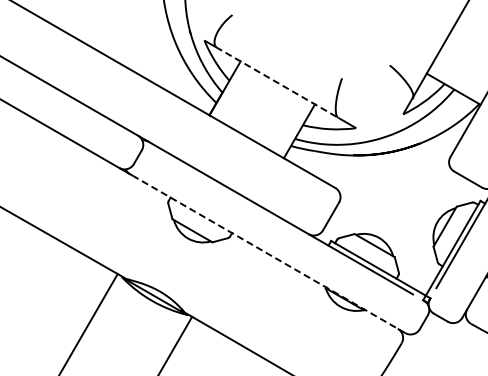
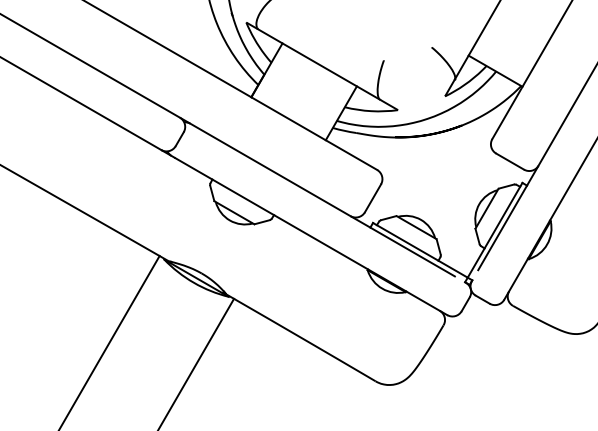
line: (276, 82) -> (318, 64), dashed -> solid
line: (269, 254) -> (311, 236), dashed -> solid

